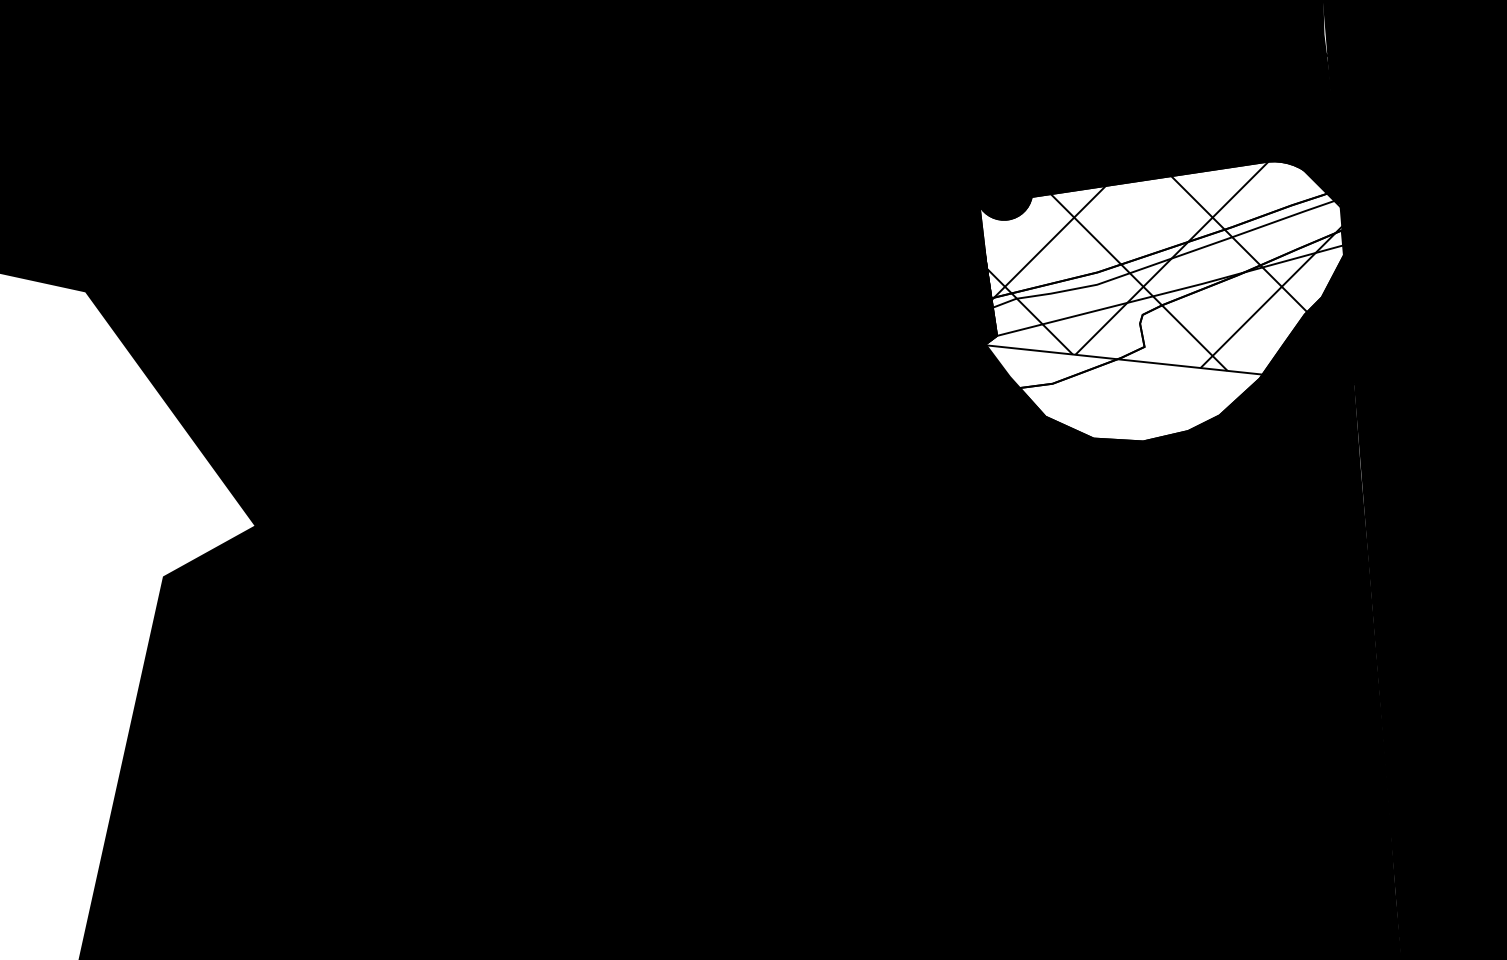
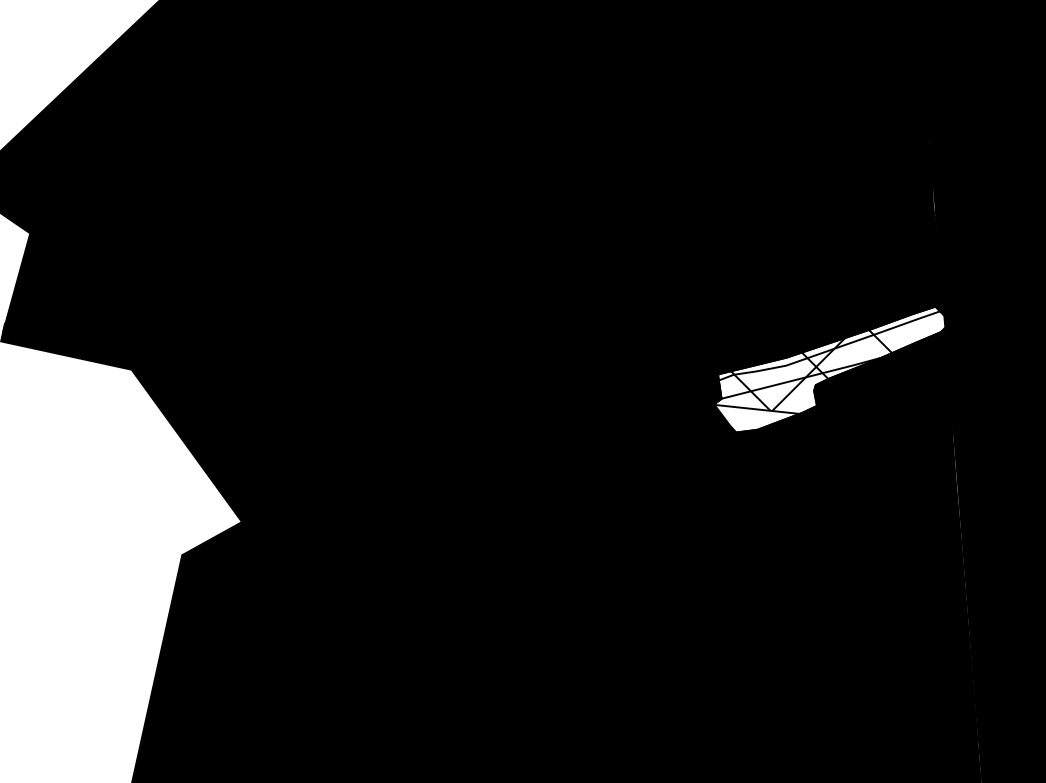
fill: (1154, 228) -> (823, 329), added
fill: (1182, 335) -> (841, 398), added

